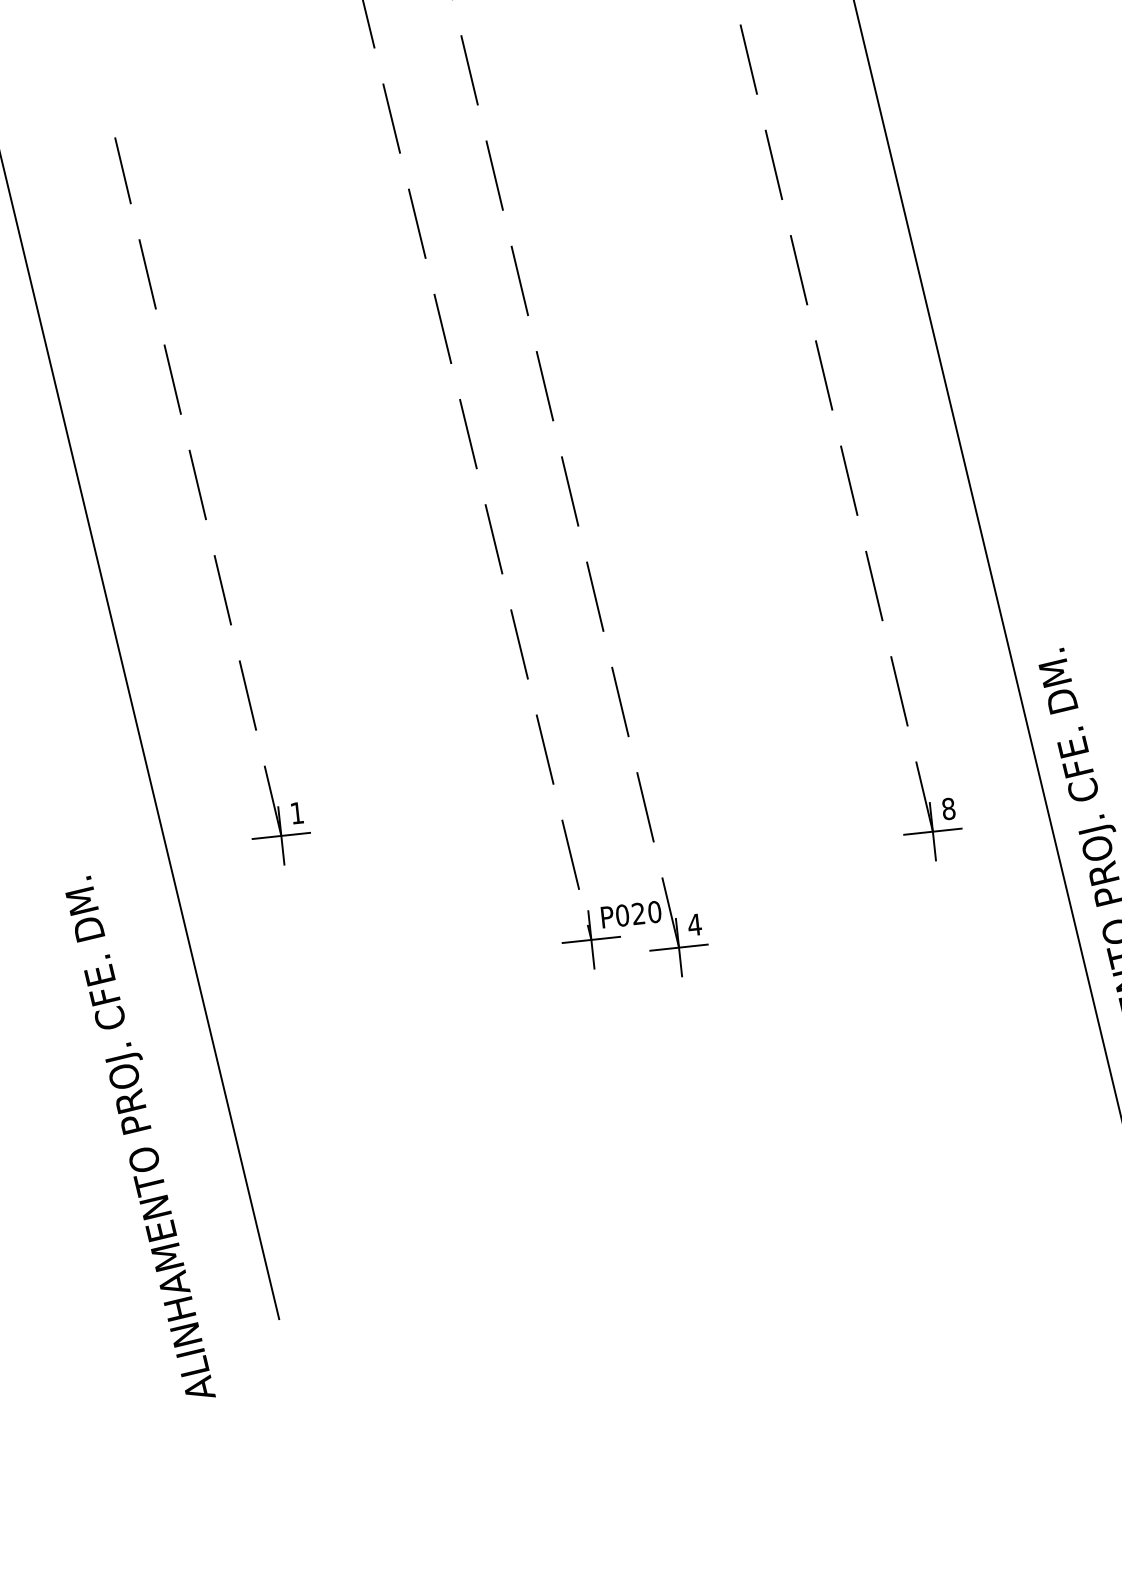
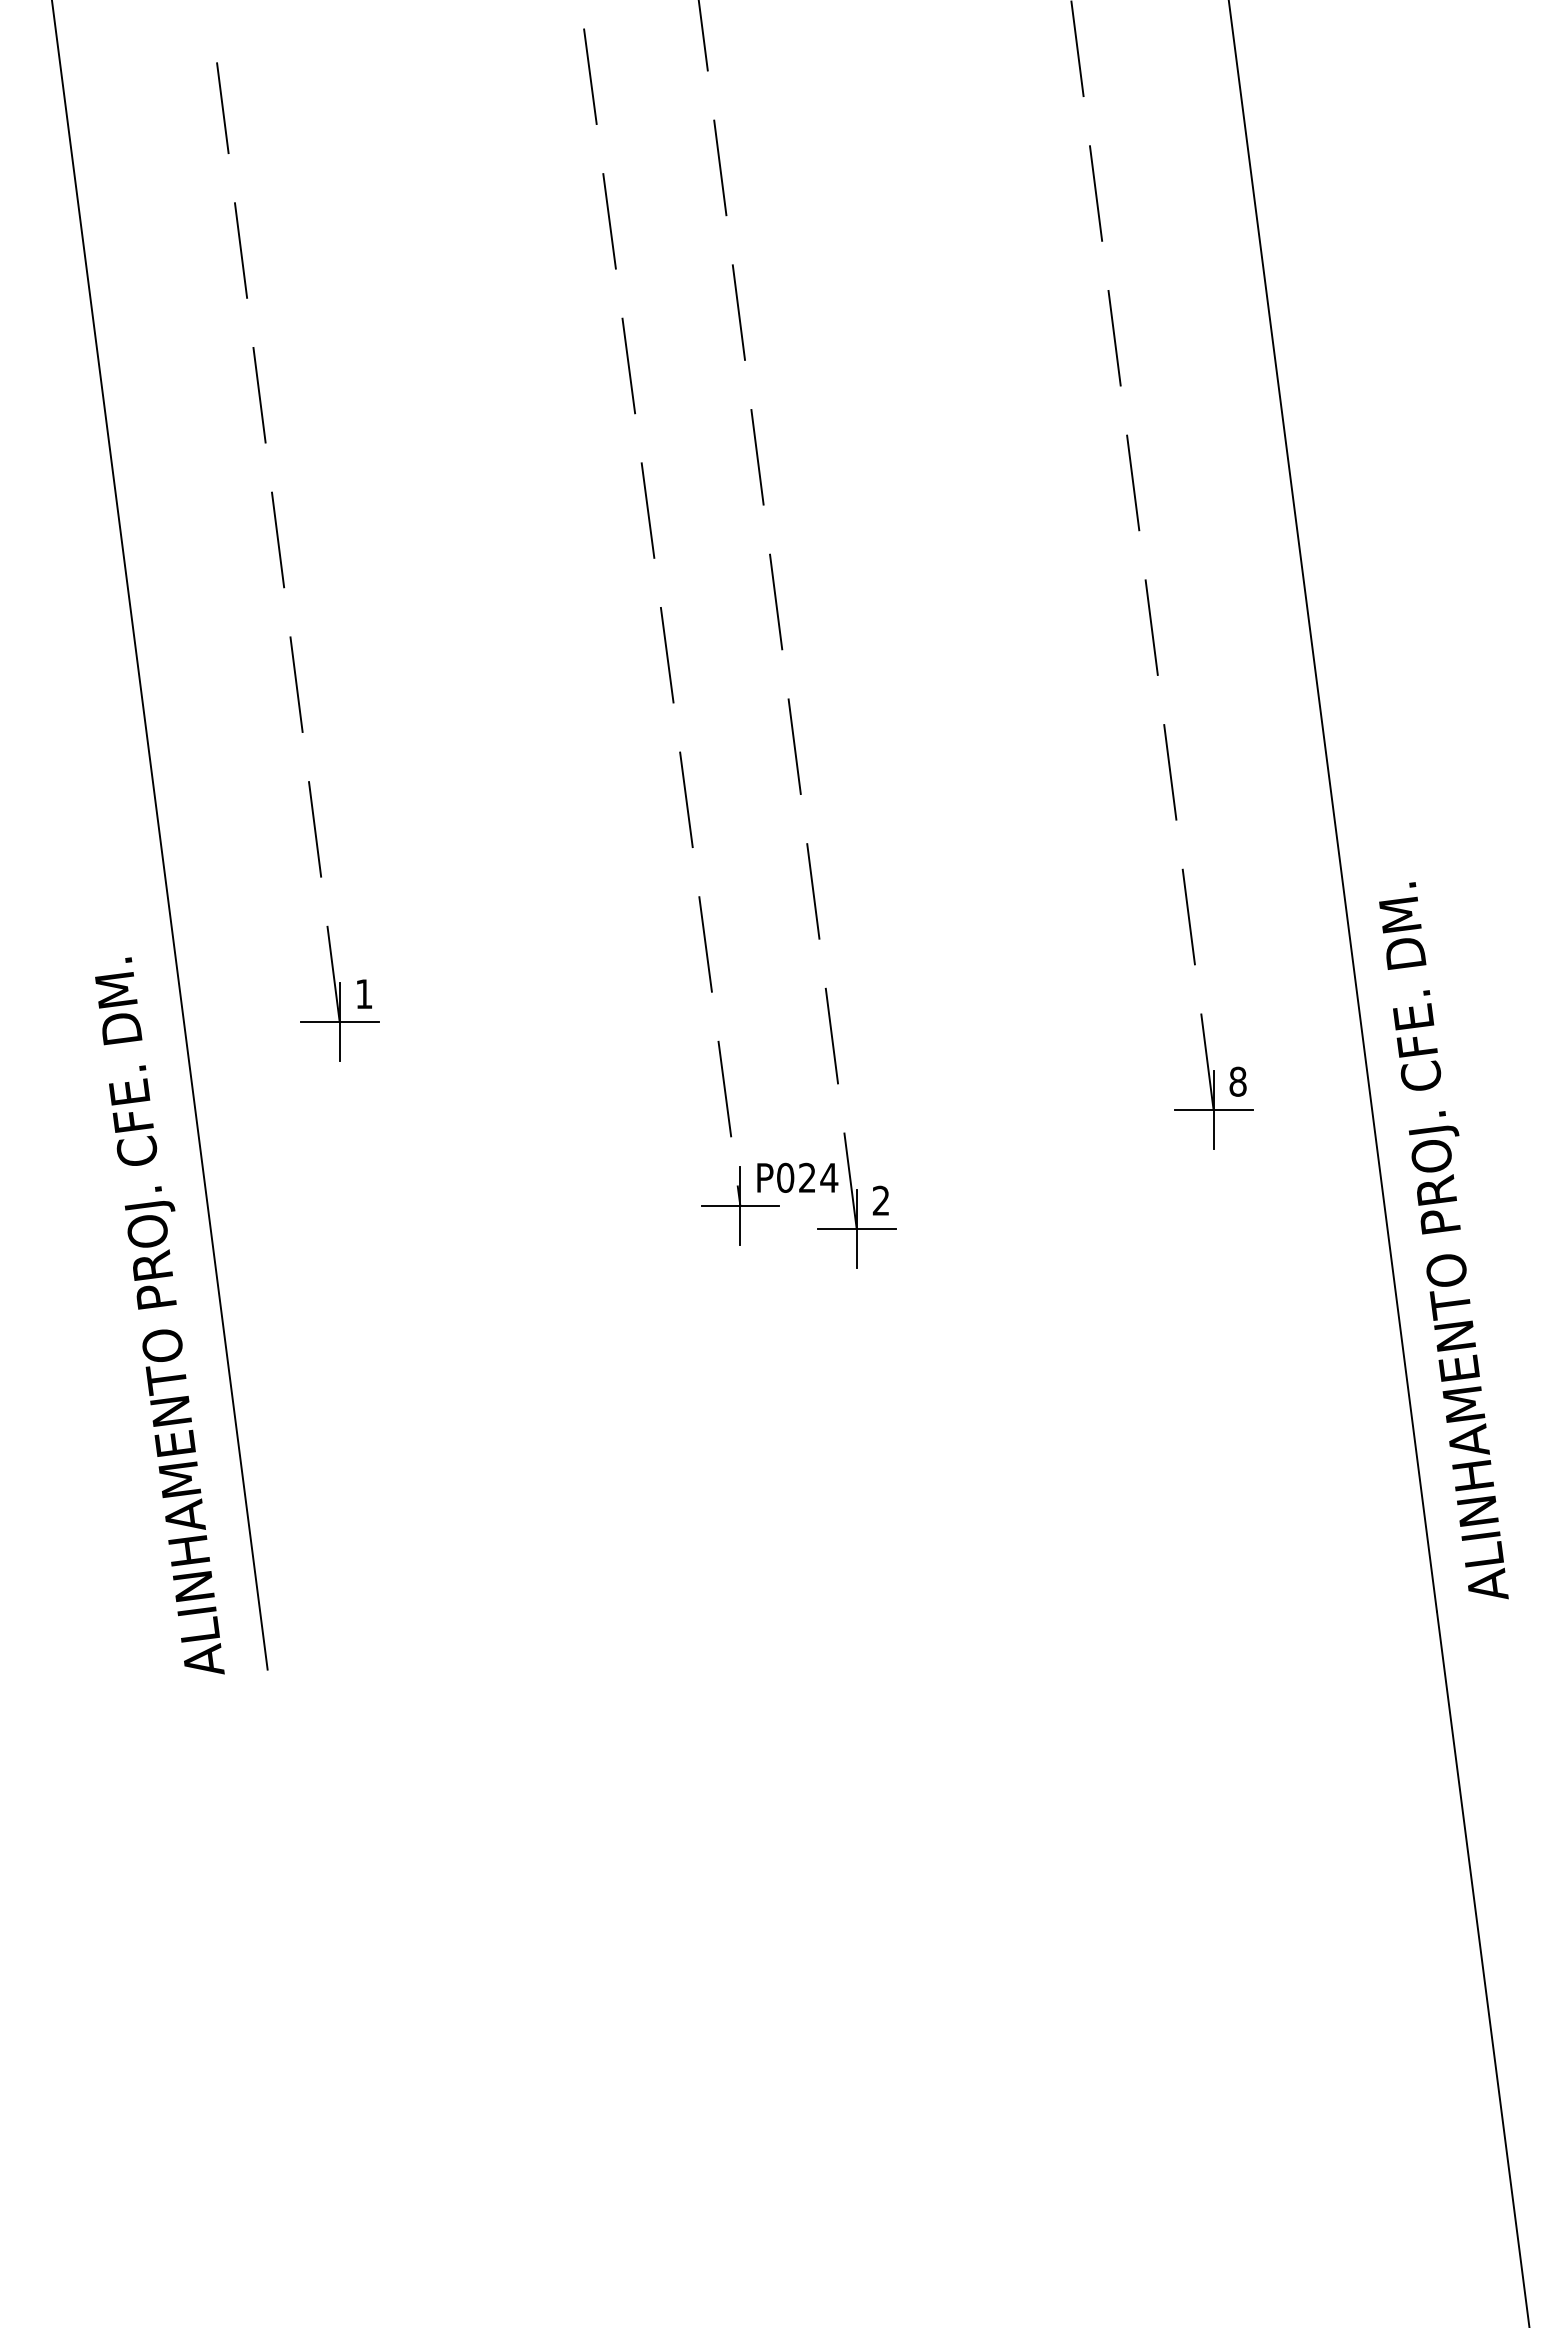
text: (654, 911) -> (829, 1177), P020 -> P024
text: (695, 924) -> (881, 1200), 4 -> 2
text: (139, 1137) -> (159, 1315), moved

